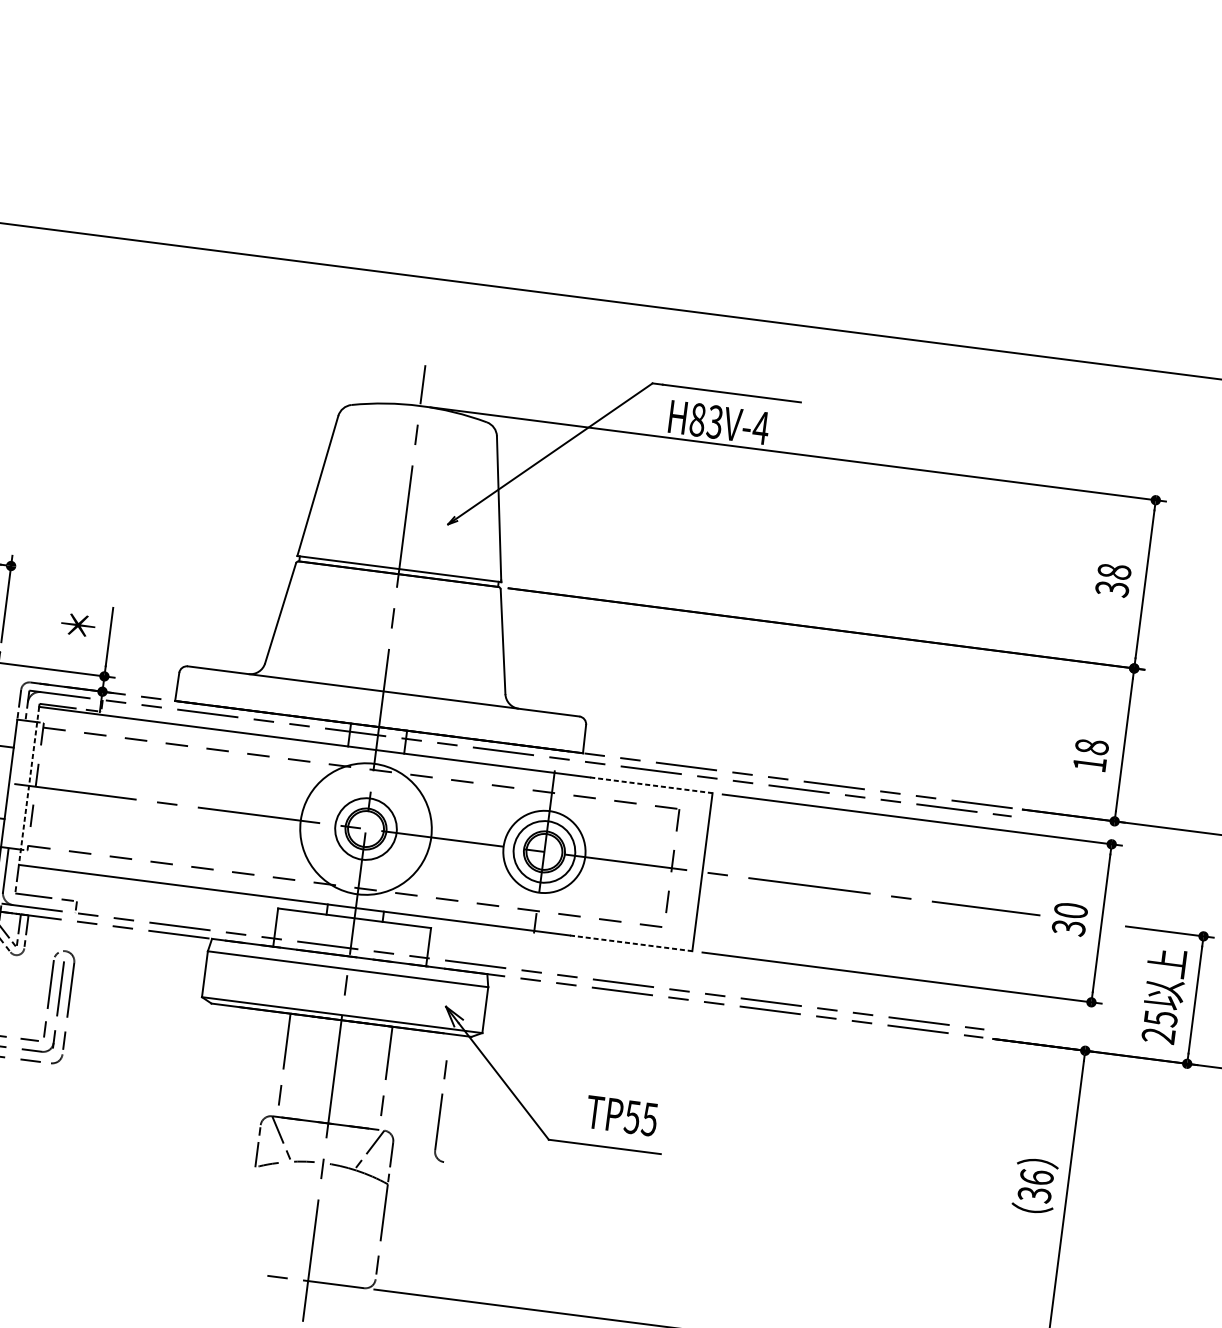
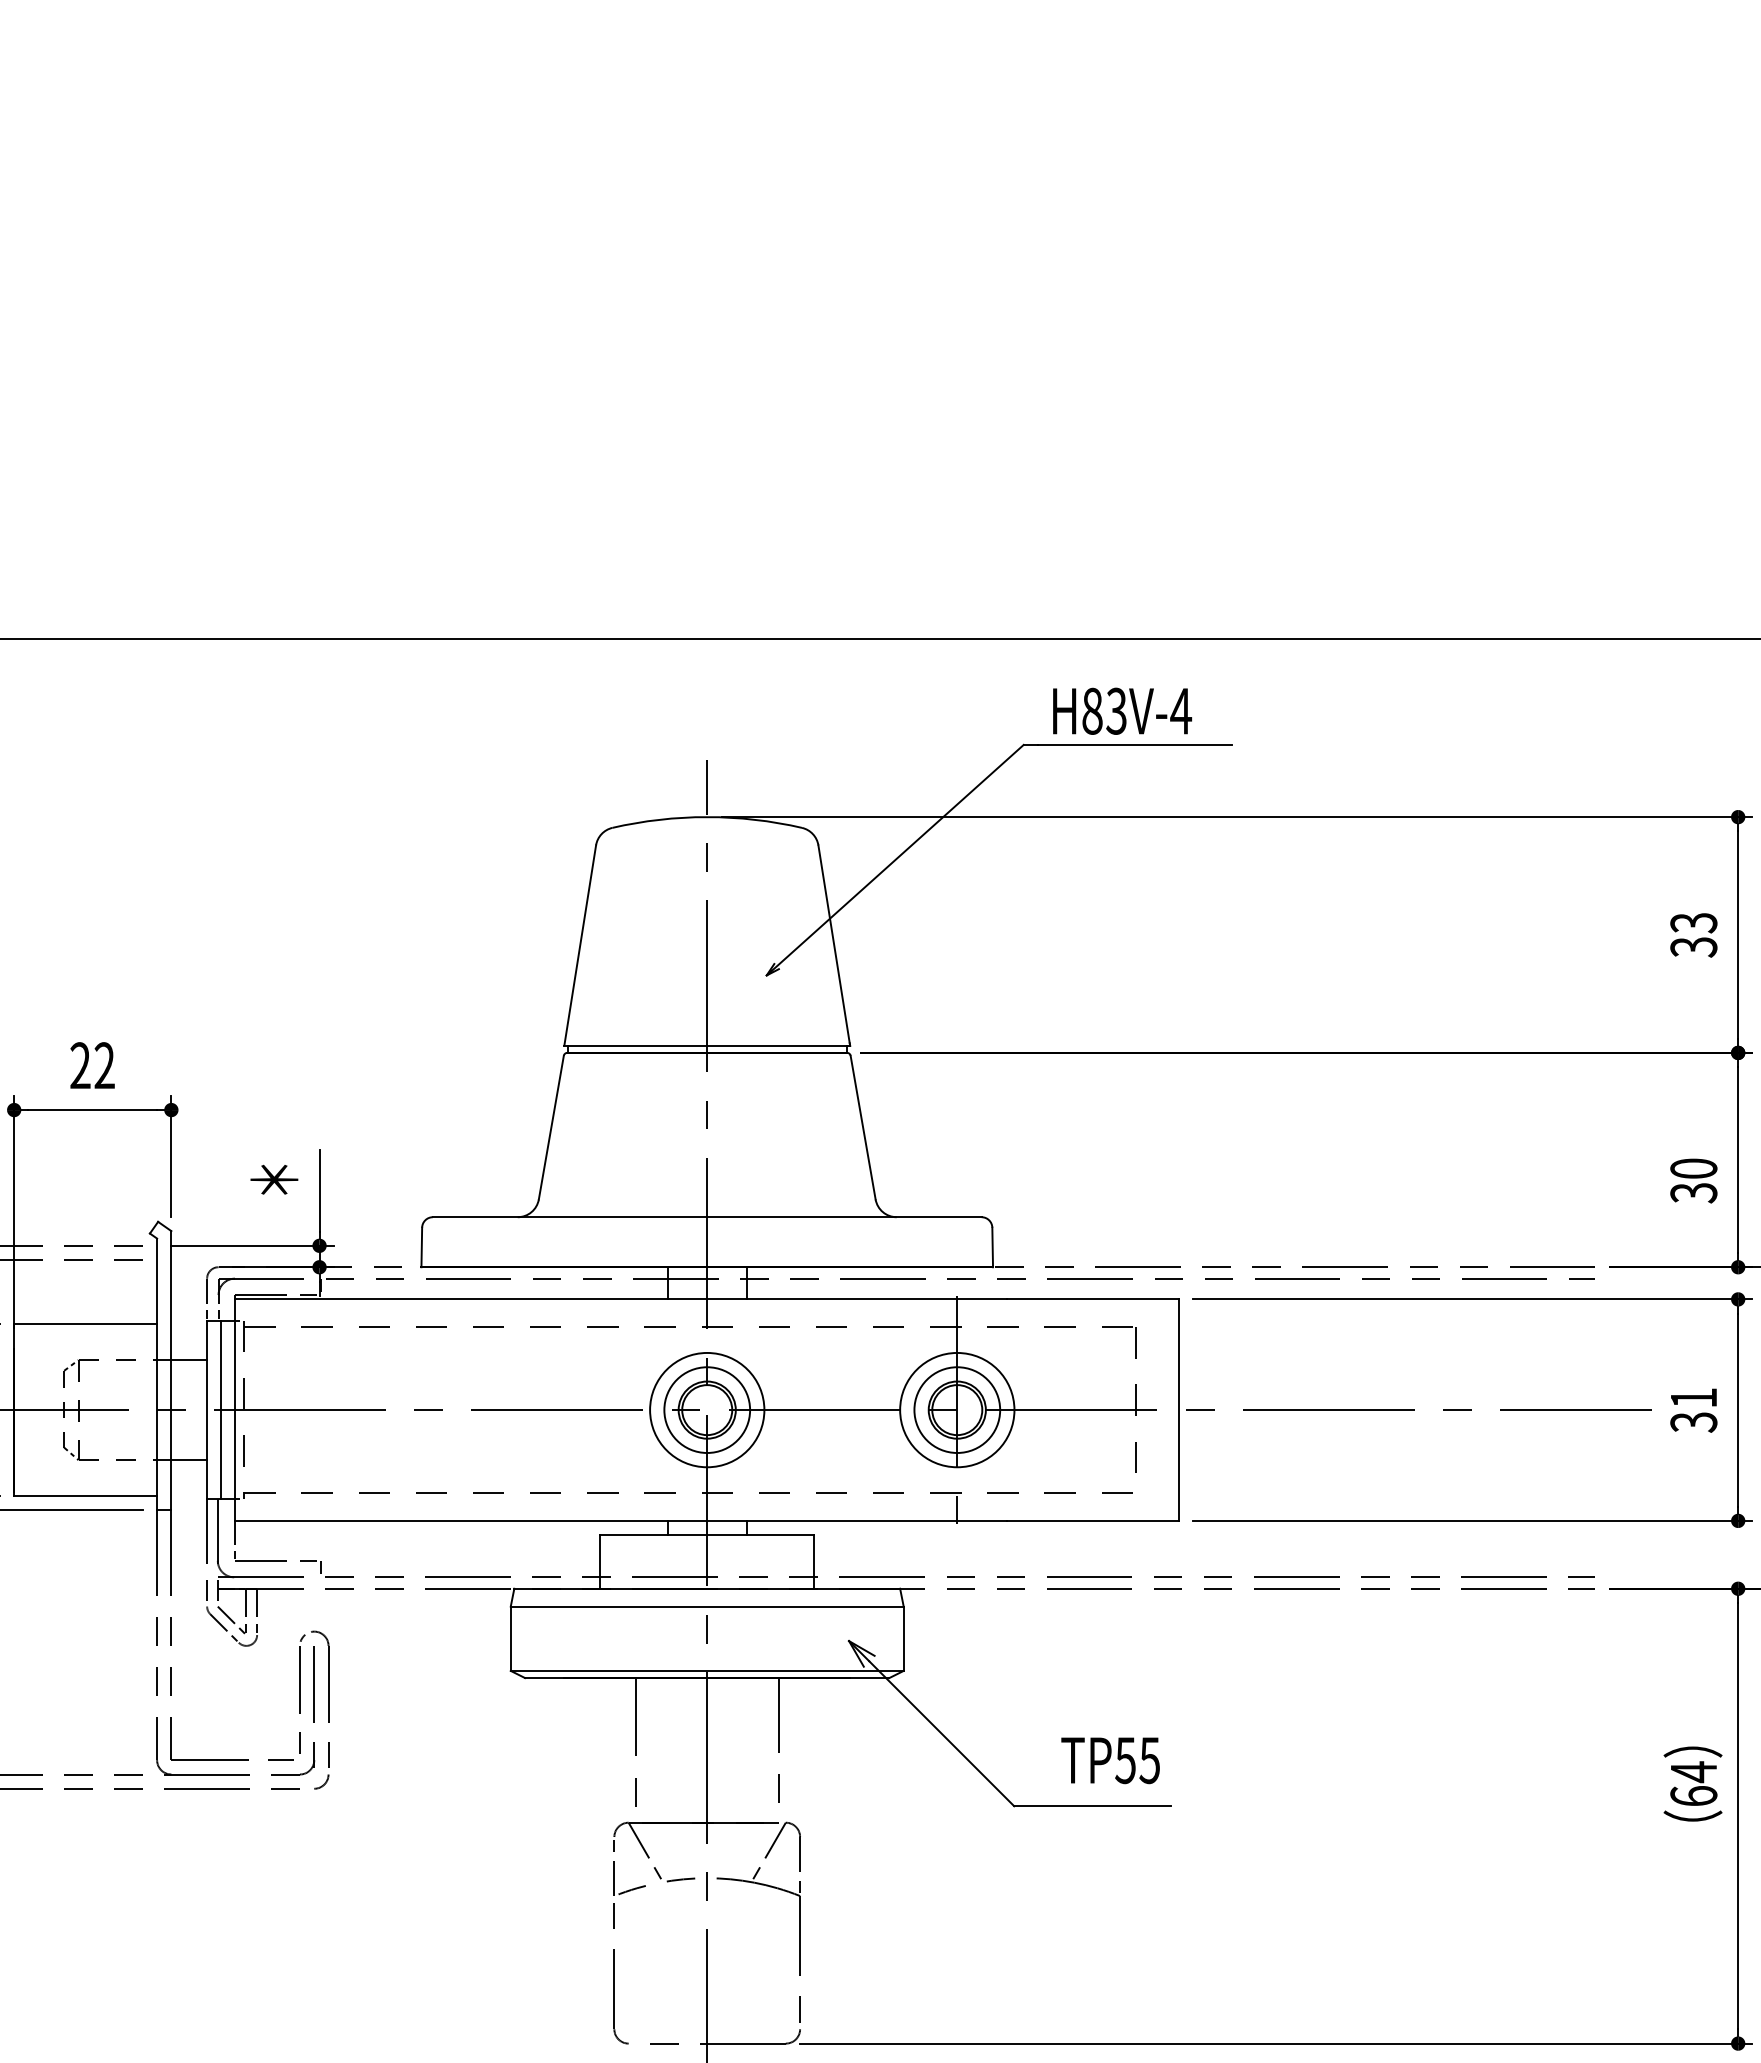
text: (719, 422) -> (1122, 710), moved
text: (1114, 571) -> (1693, 922), 38 -> 33
text: (1090, 755) -> (1693, 1180), 18 -> 30
line: (19, 784) -> (221, 1409), added
line: (651, 785) -> (1093, 1299), dashed -> solid
line: (28, 786) -> (234, 1410), dashed -> solid
circle: (366, 828) -> (707, 1409), size x0.62
text: (1070, 910) -> (1693, 1397), 30 -> 31
line: (631, 943) -> (1093, 1520), dashed -> solid
part: (444, 1111) -> (620, 1973), moved
text: (1035, 1185) -> (1693, 1783), 36 -> 64

